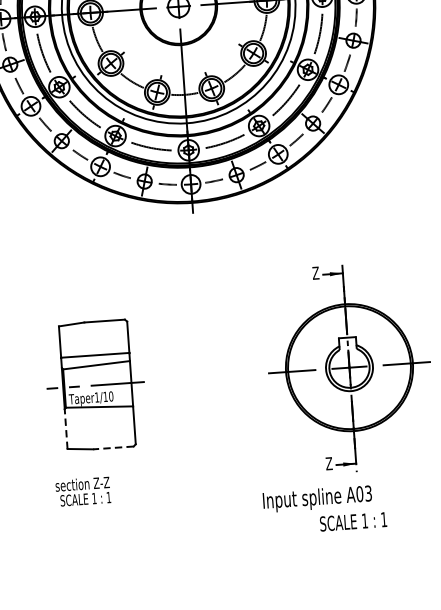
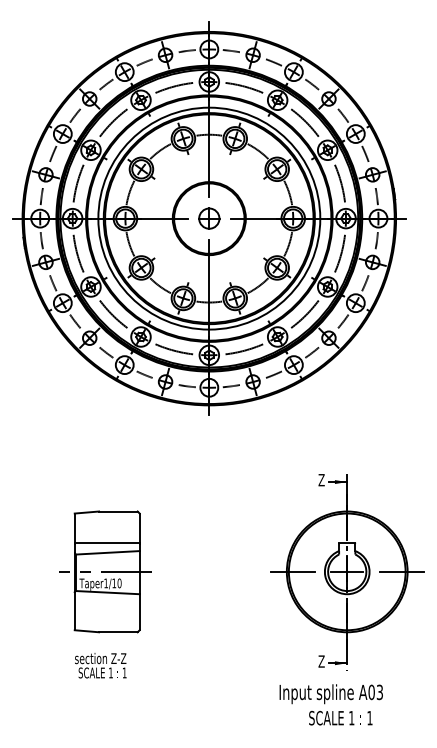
line: (65, 428) -> (74, 610), dashed -> solid
line: (112, 448) -> (117, 632), dashed -> solid
text: (82, 491) -> (100, 665), moved
text: (316, 499) -> (330, 694), moved

